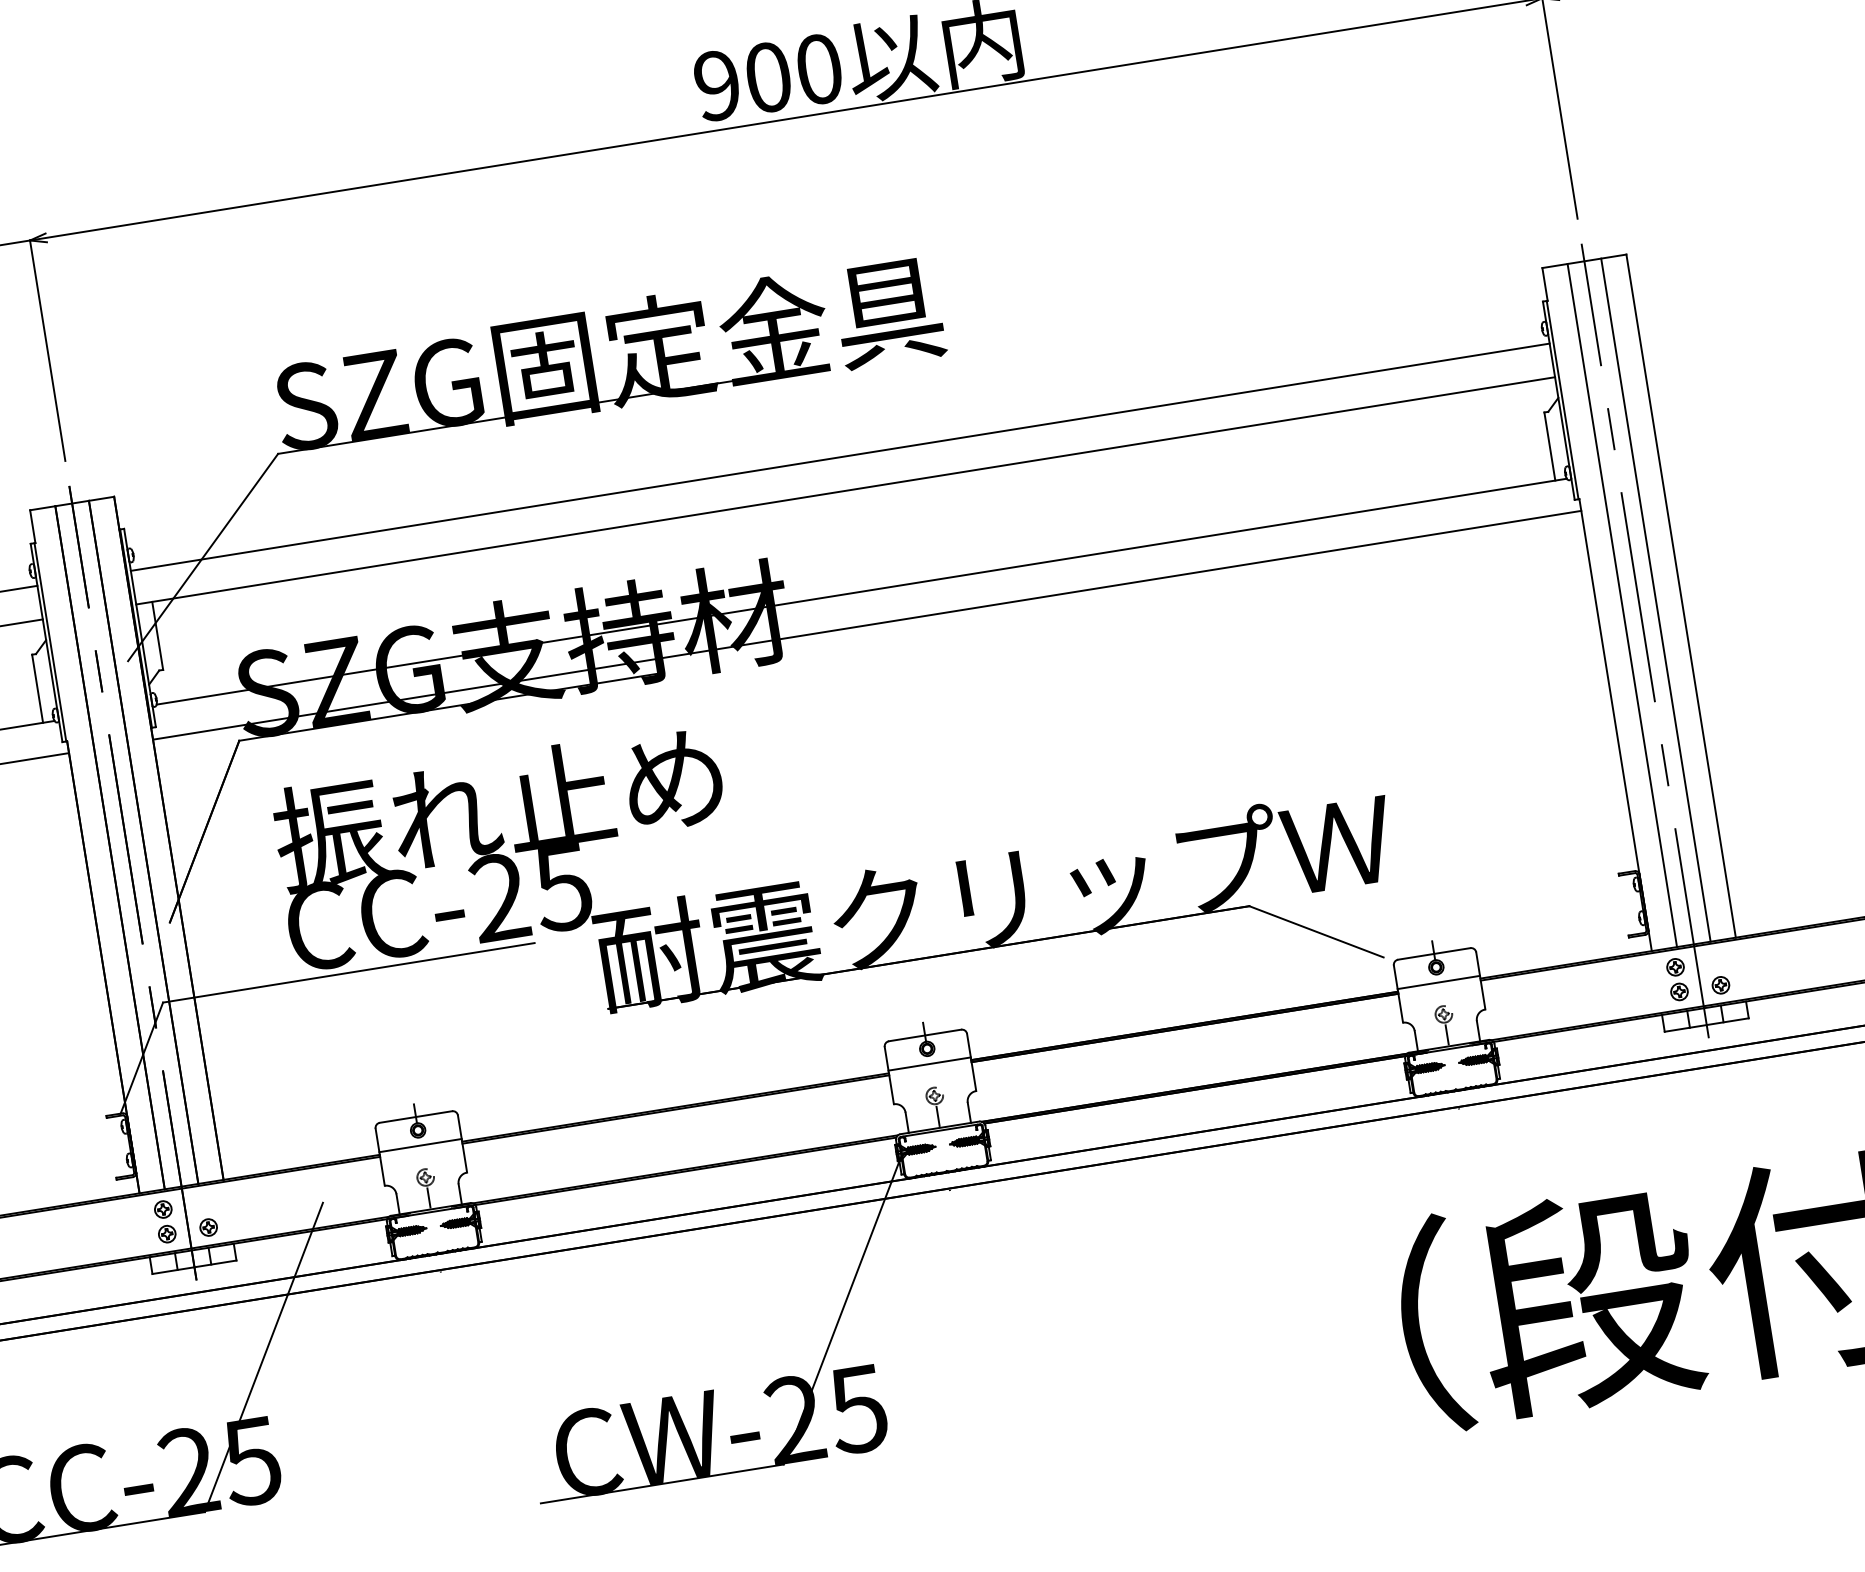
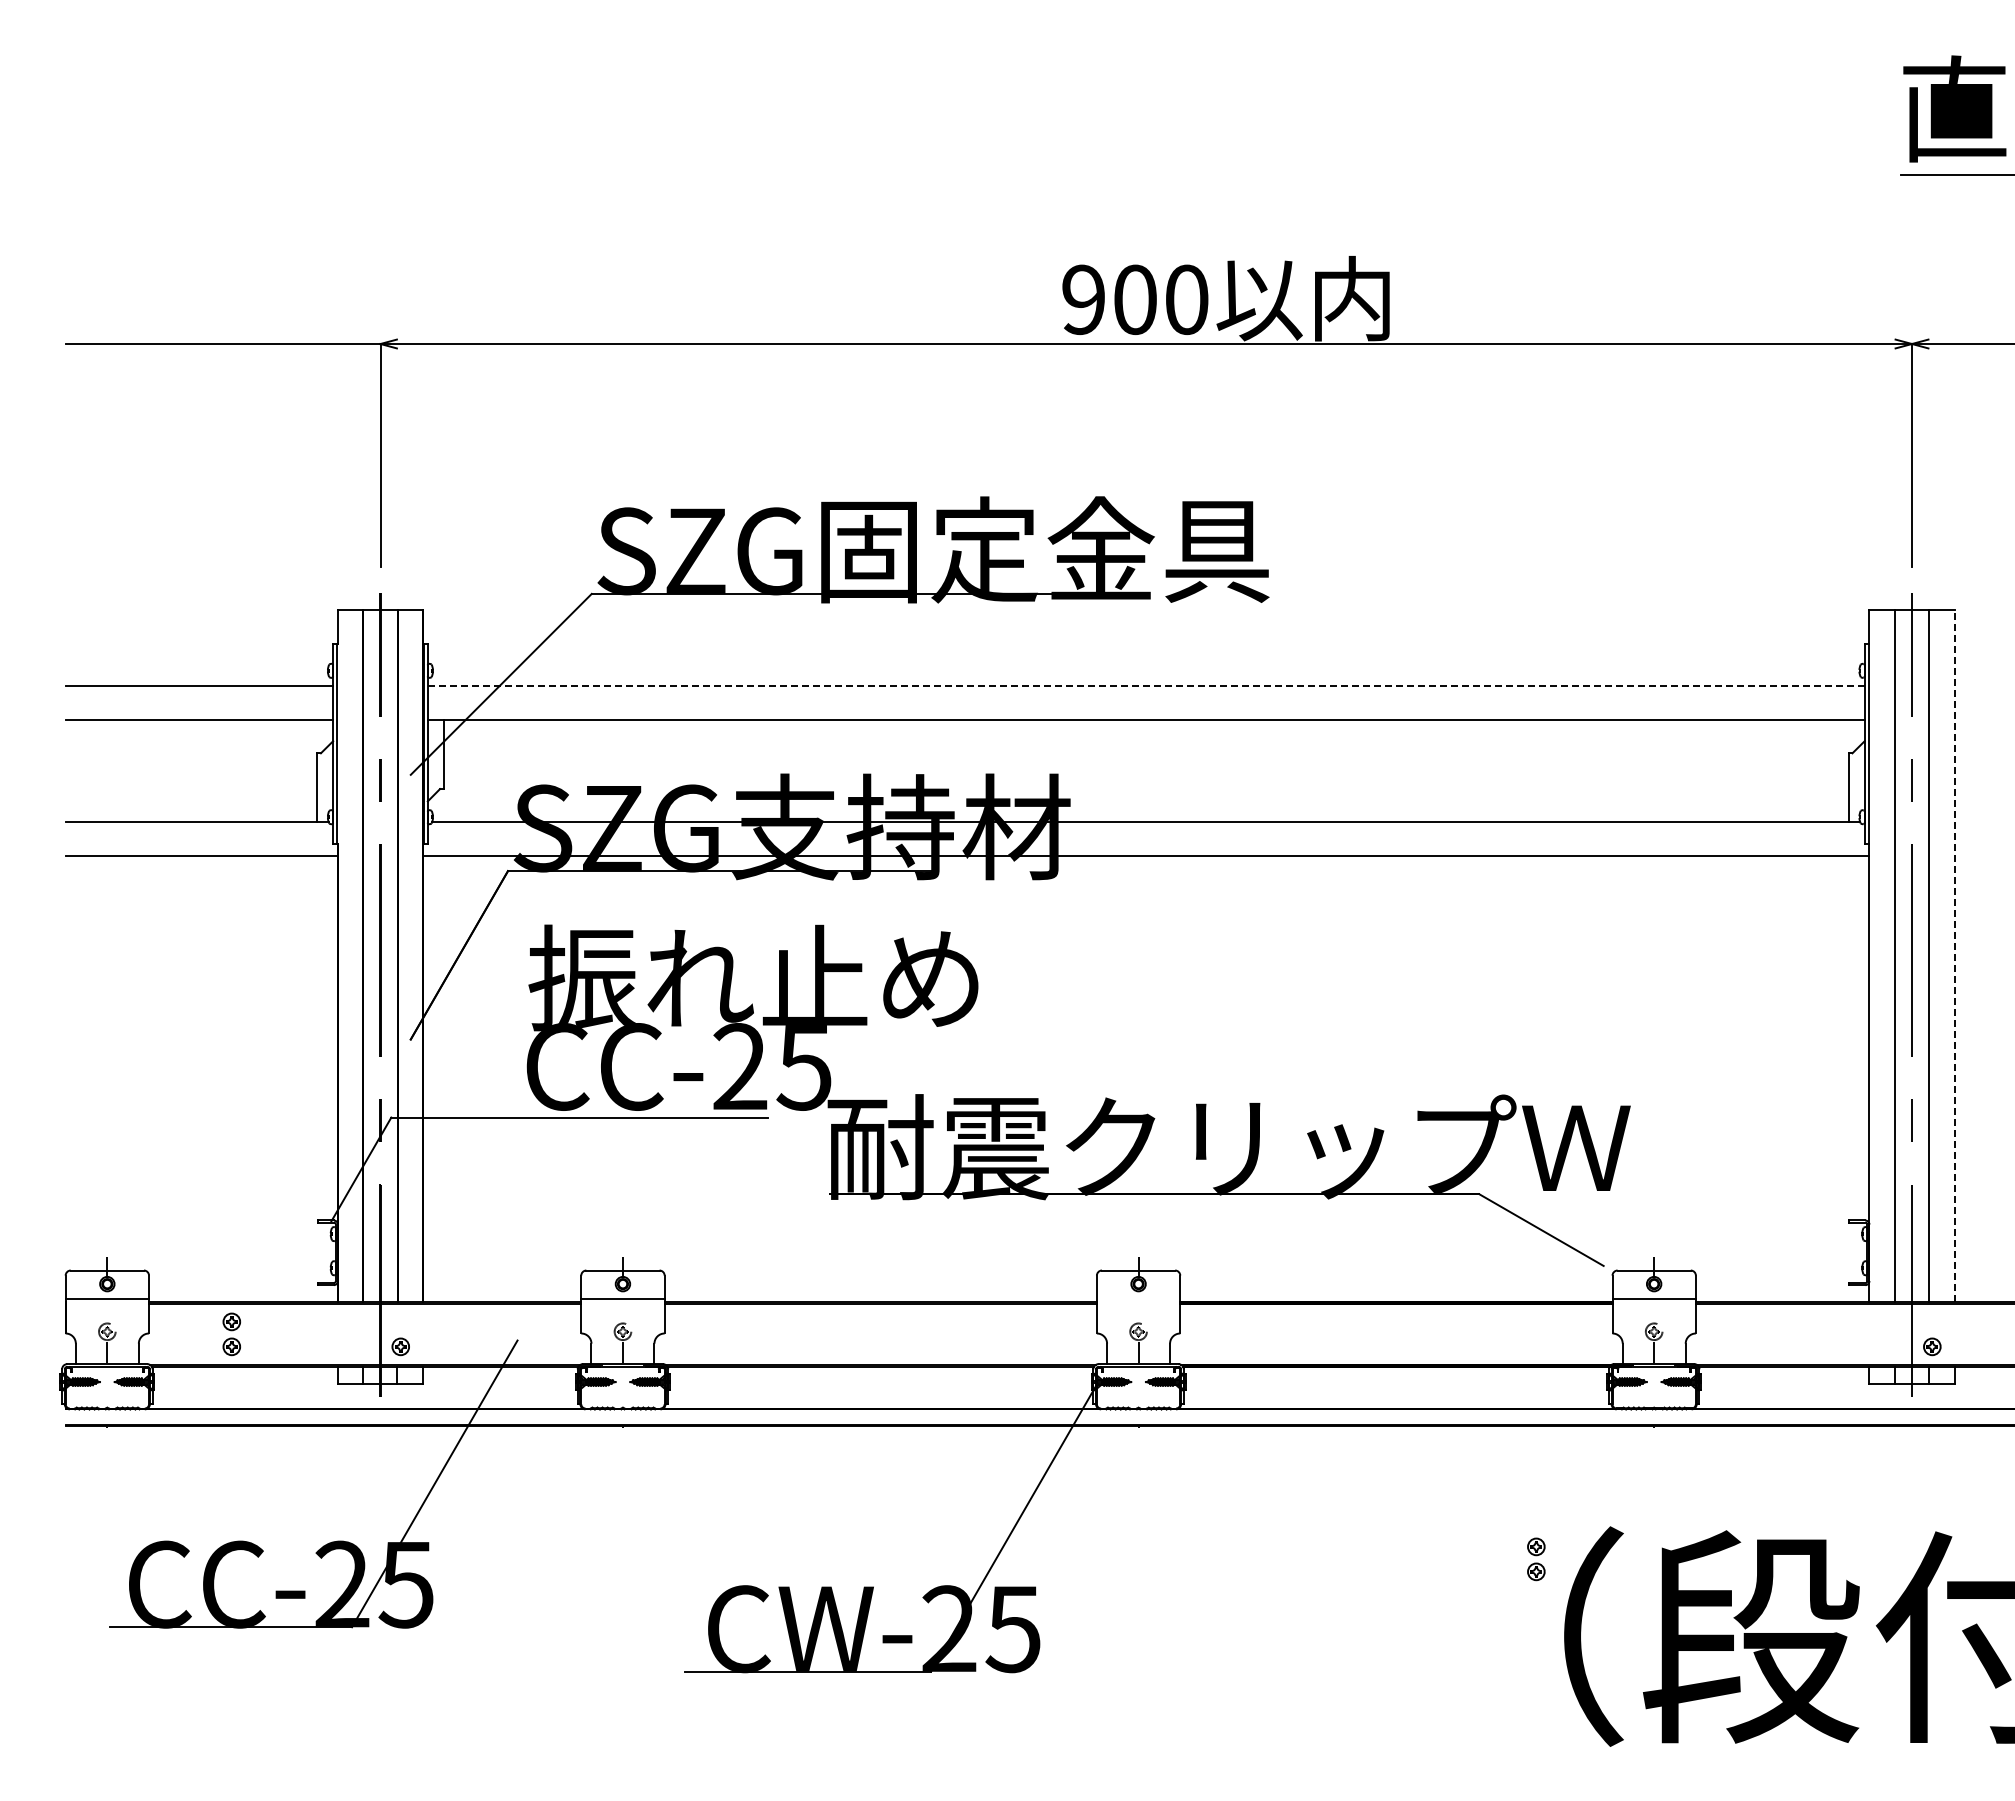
line: (840, 457) -> (1146, 686), solid -> dashed
line: (1681, 596) -> (1954, 956), solid -> dashed
part: (1677, 979) -> (1536, 1559), moved
line: (929, 1064) -> (1138, 1299), removed
part: (164, 1222) -> (231, 1334), moved

